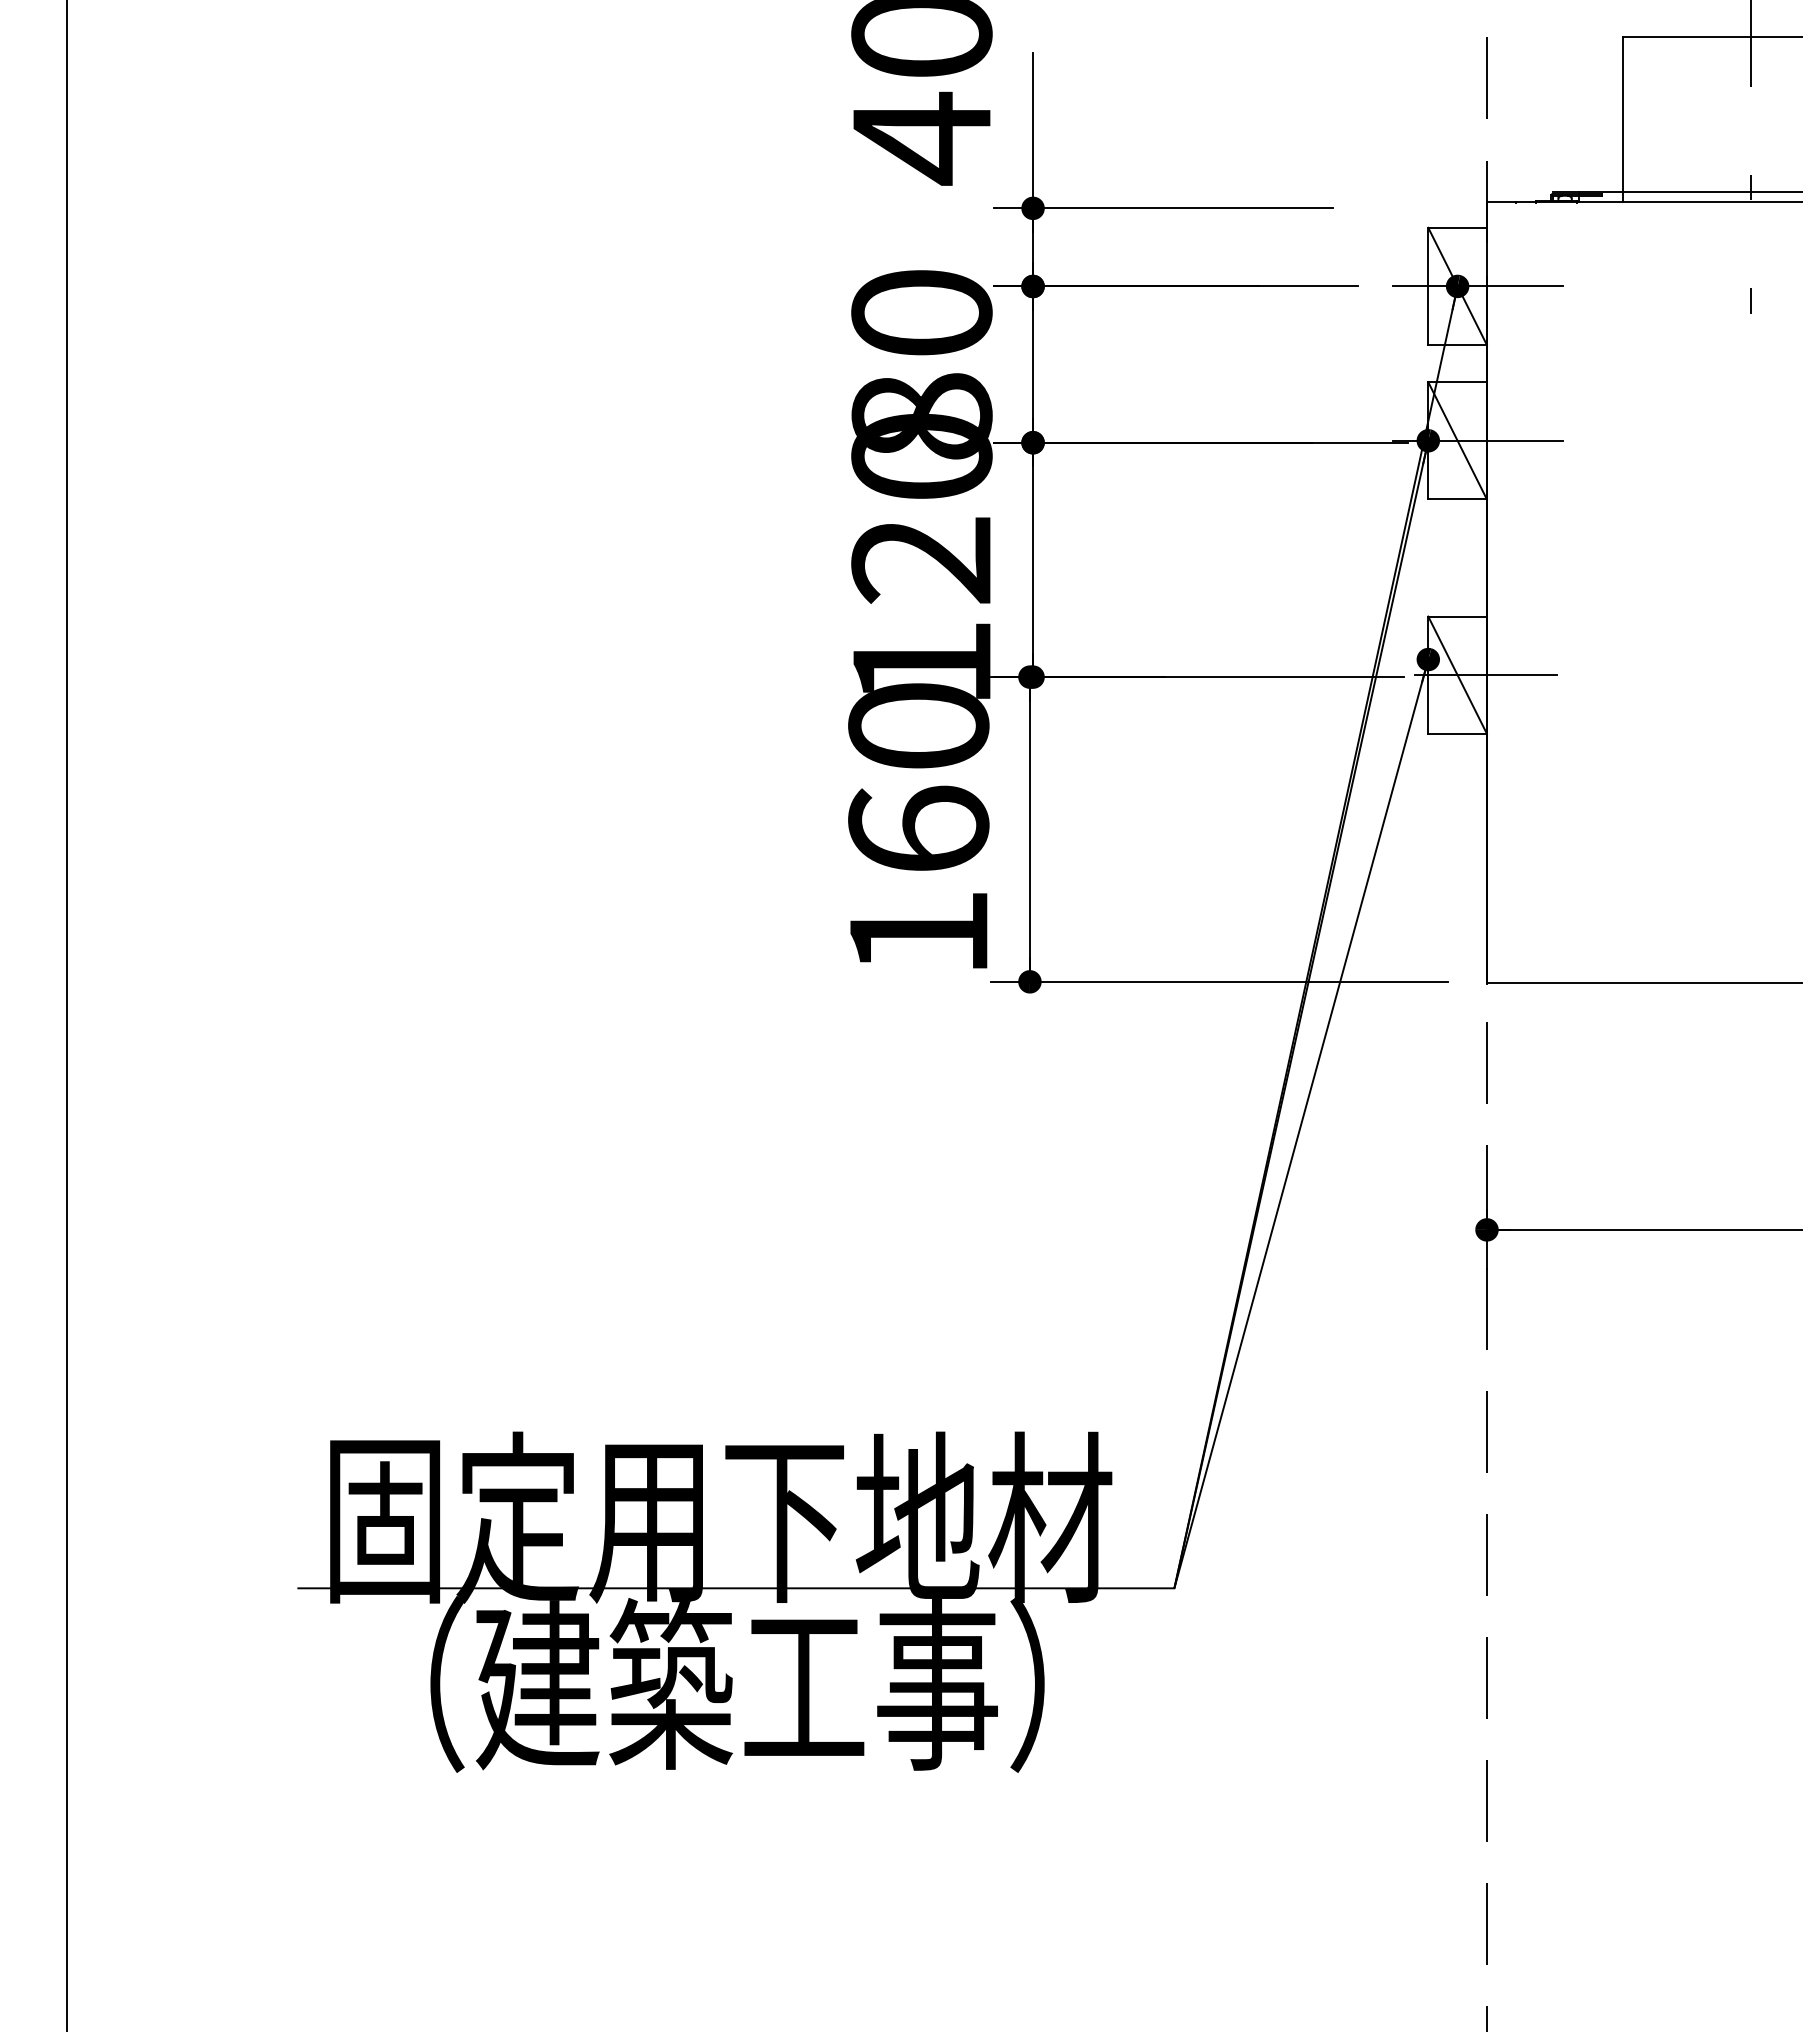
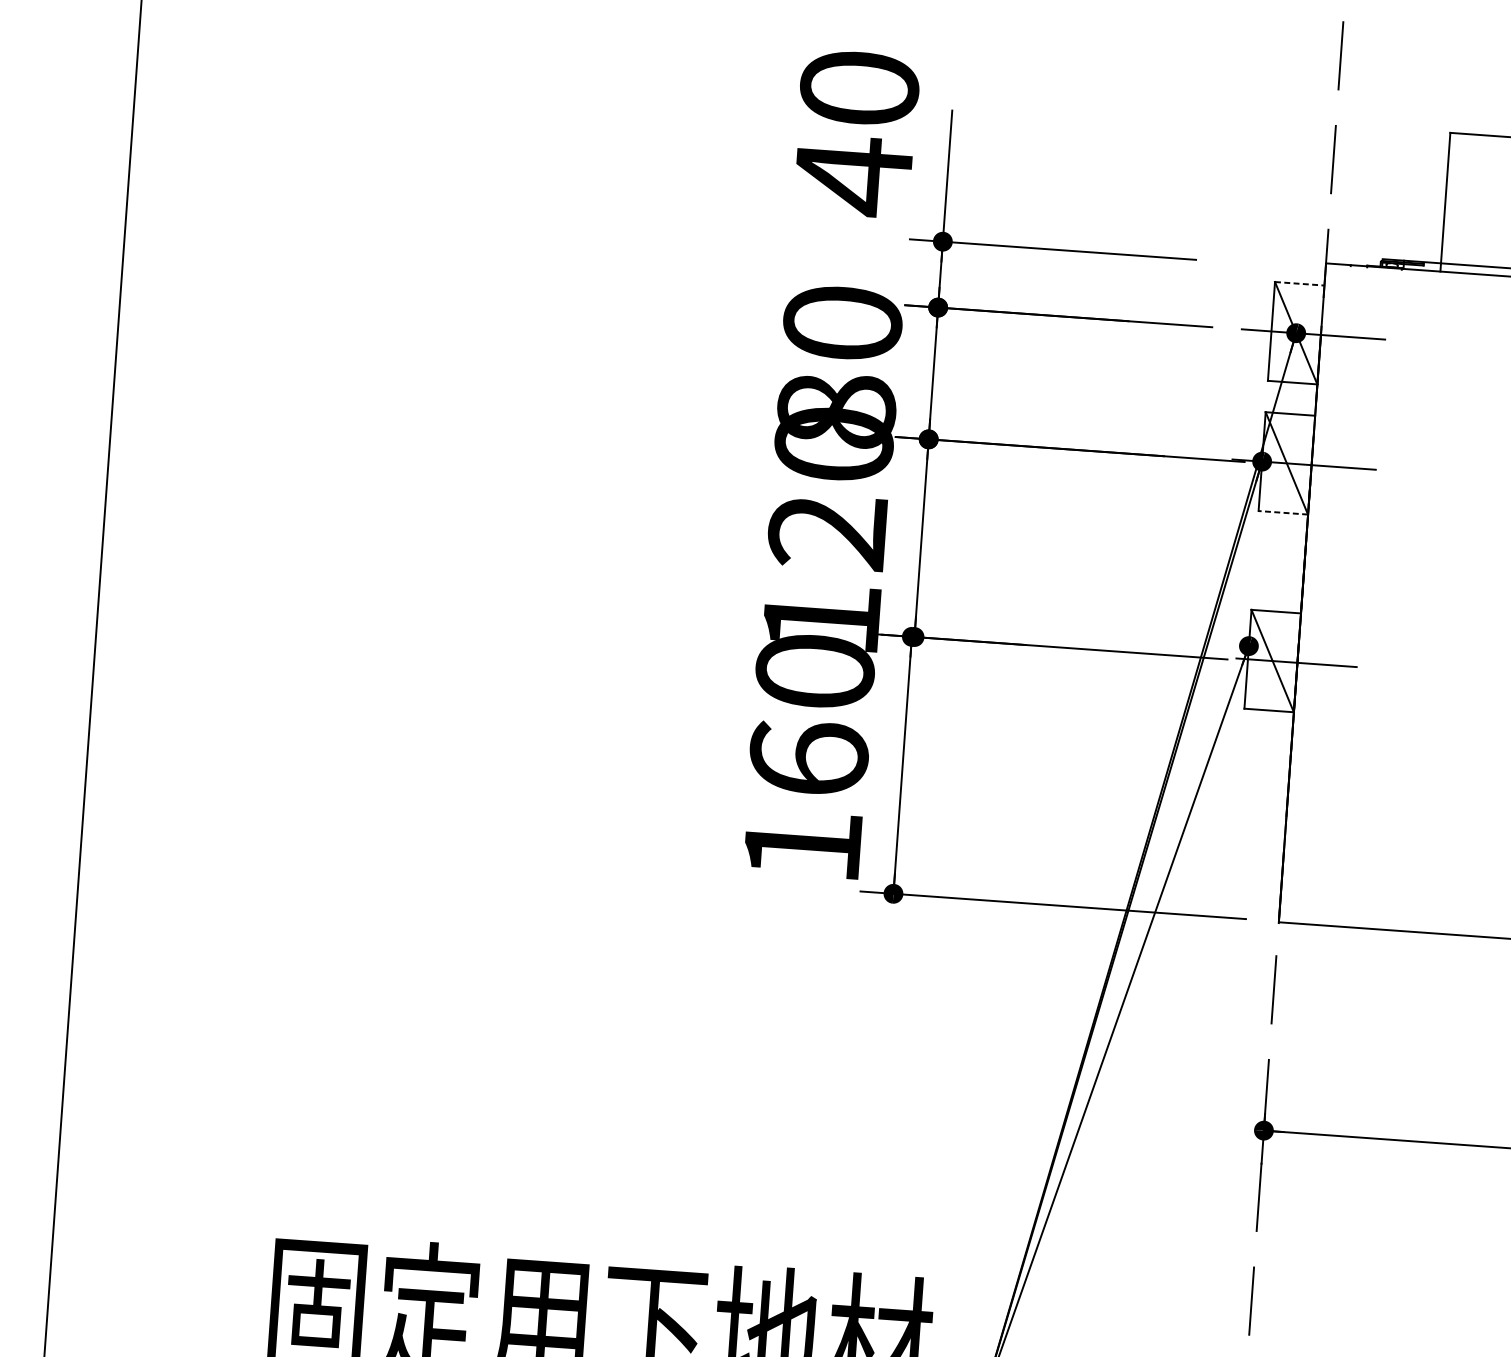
line: (1458, 227) -> (1300, 283), solid -> dashed
line: (1457, 499) -> (1283, 512), solid -> dashed

